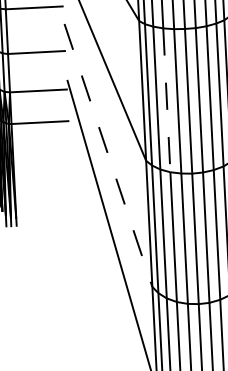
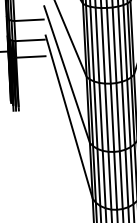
line: (166, 100) -> (97, 45), dashed -> solid
line: (107, 156) -> (66, 74), dashed -> solid

